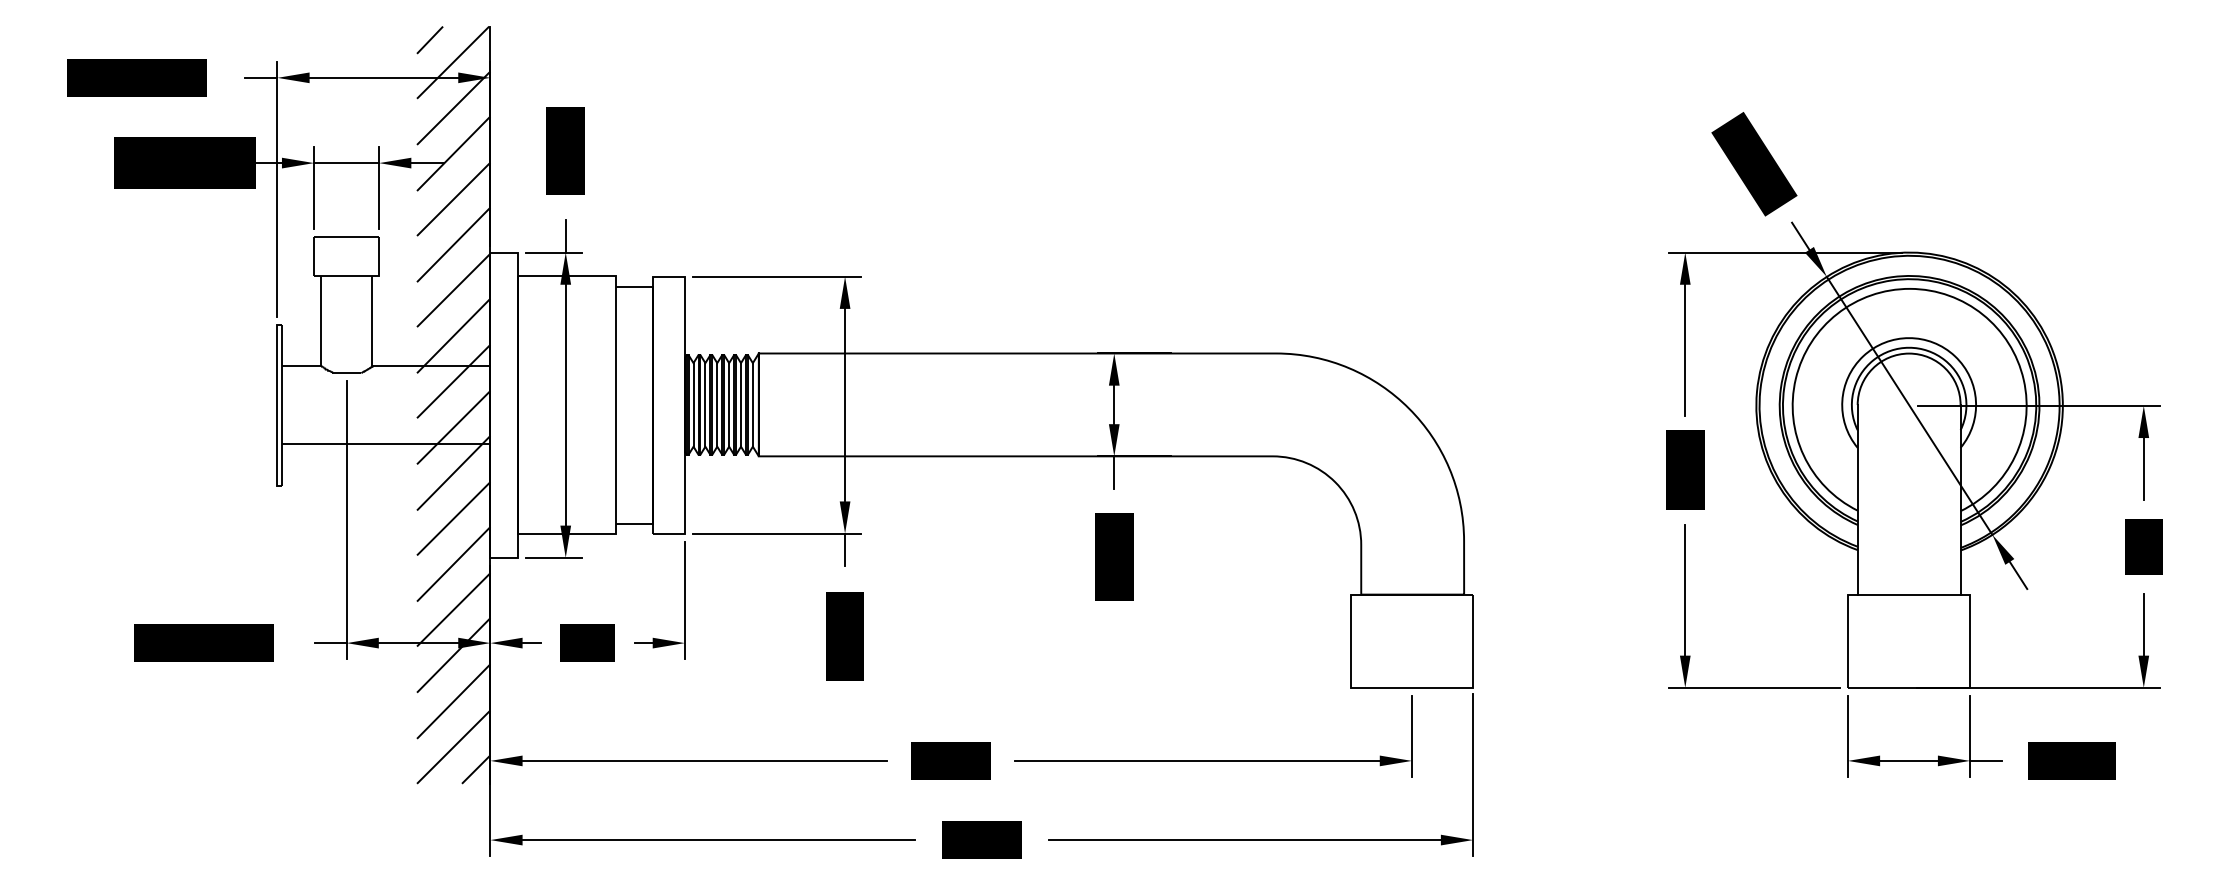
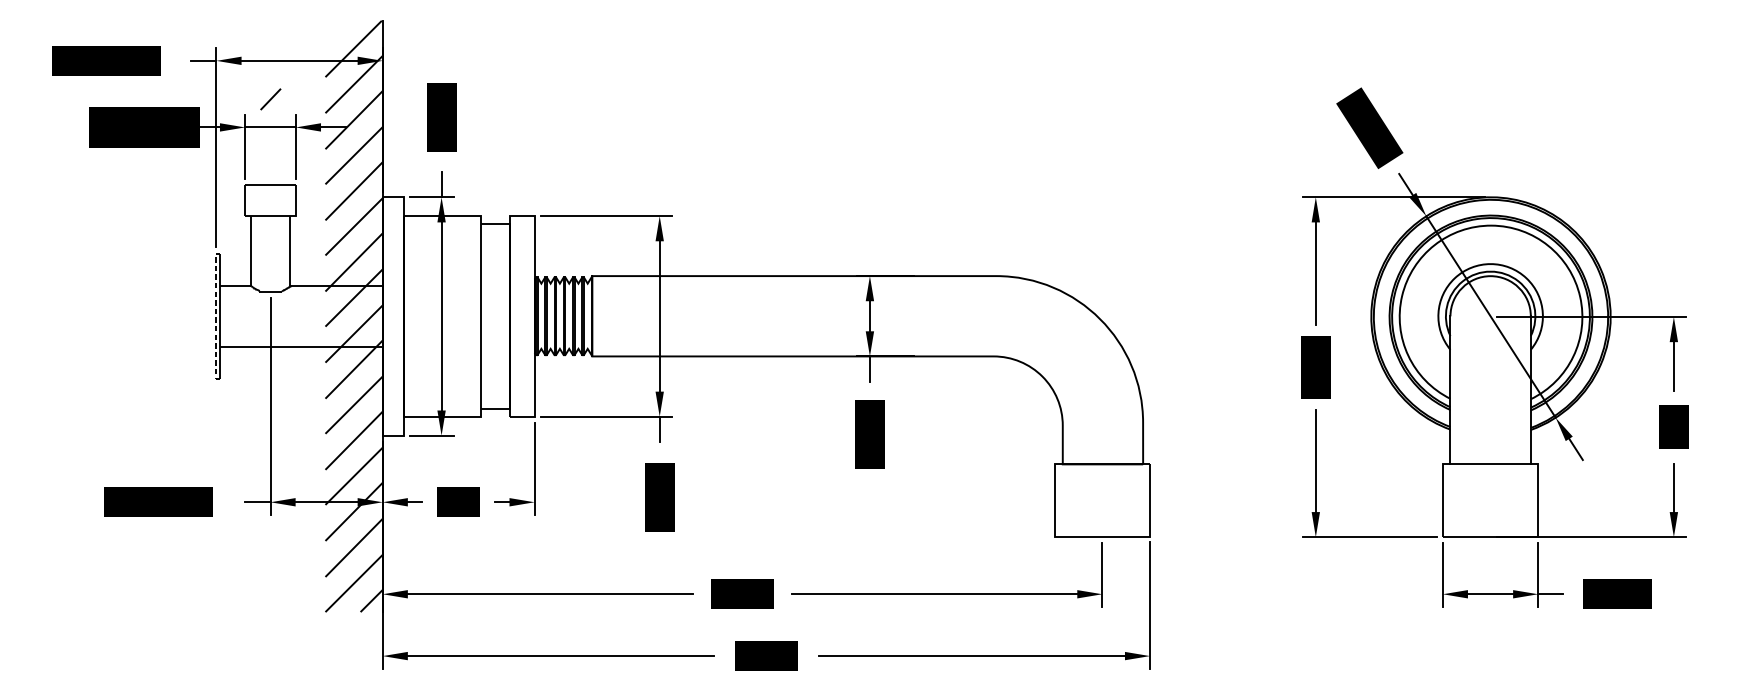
line: (429, 40) -> (270, 99), moved
line: (277, 404) -> (216, 315), solid -> dashed
line: (693, 404) -> (541, 315), removed
line: (705, 404) -> (550, 315), removed
line: (717, 404) -> (560, 315), removed
line: (729, 404) -> (569, 315), removed
line: (741, 404) -> (578, 315), removed
line: (752, 404) -> (587, 315), removed

